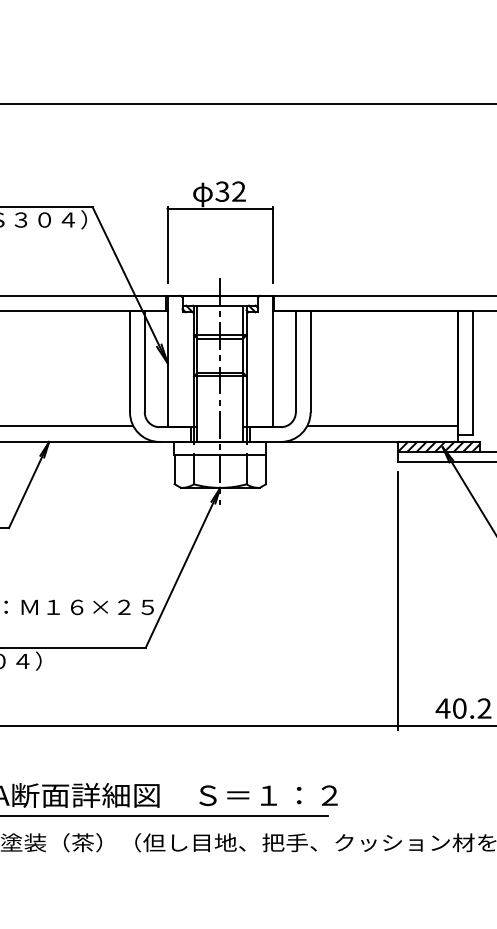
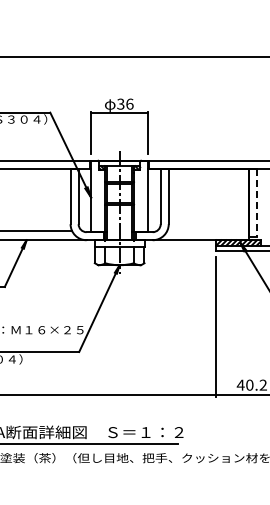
text: (238, 190) -> (129, 103), 32 -> 36
line: (473, 372) -> (257, 202), solid -> dashed
line: (383, 425) -> (208, 231), removed

